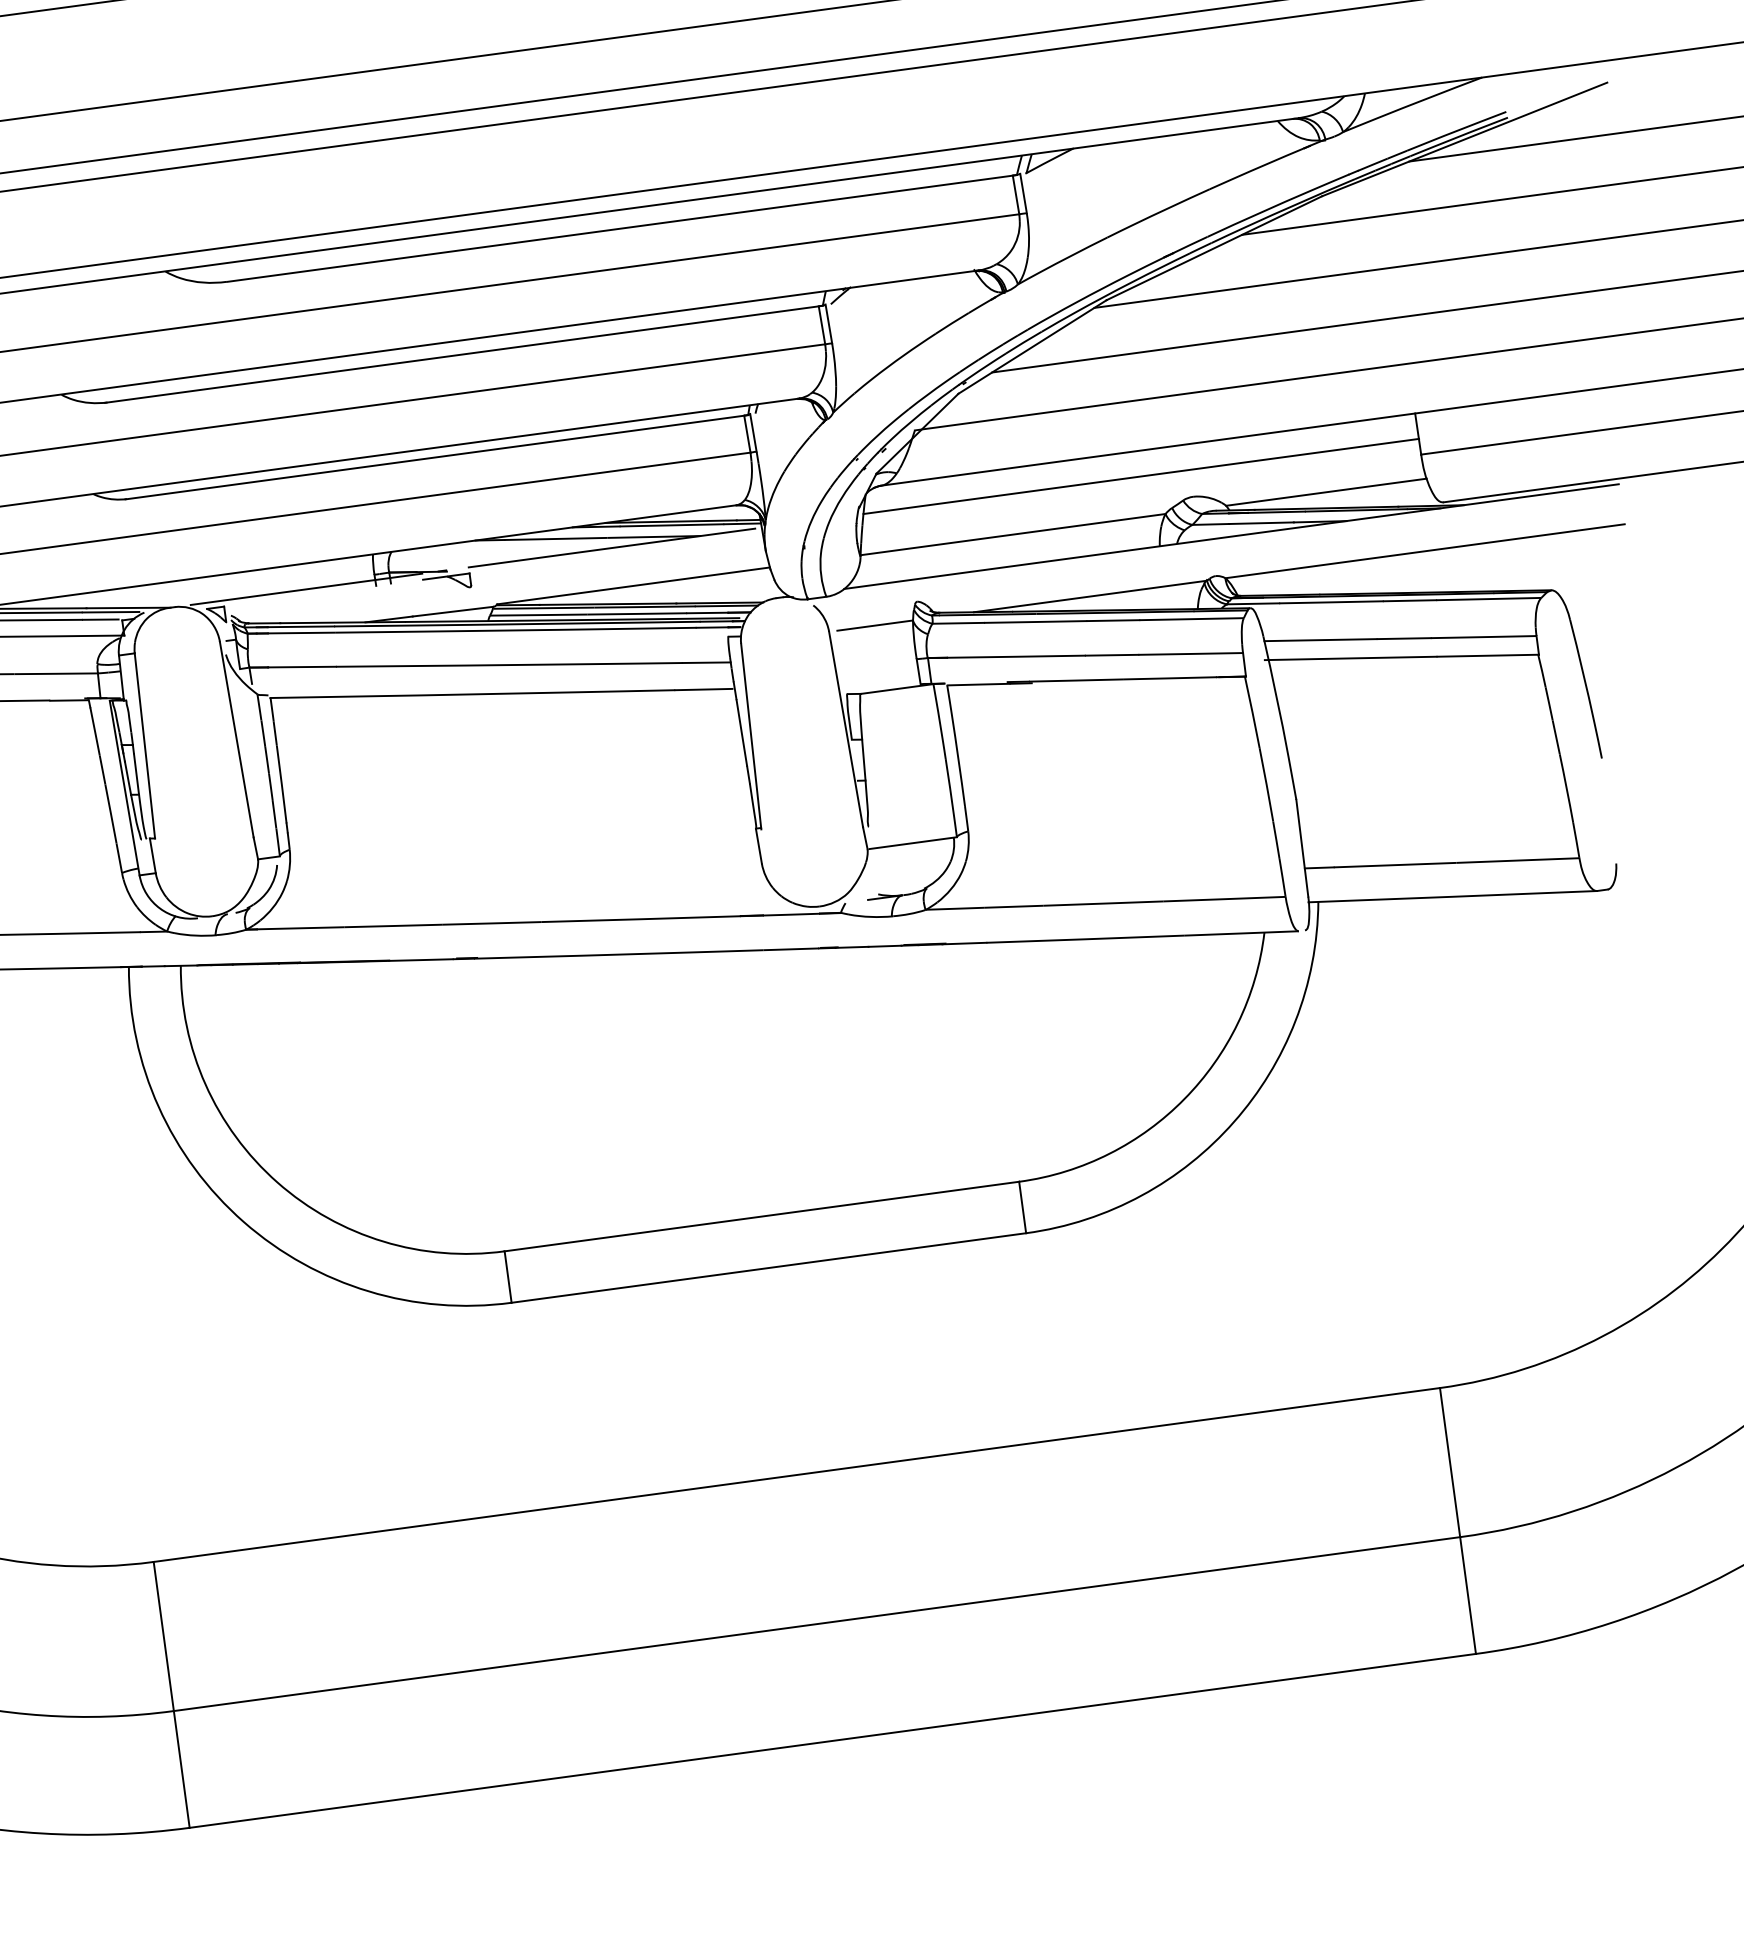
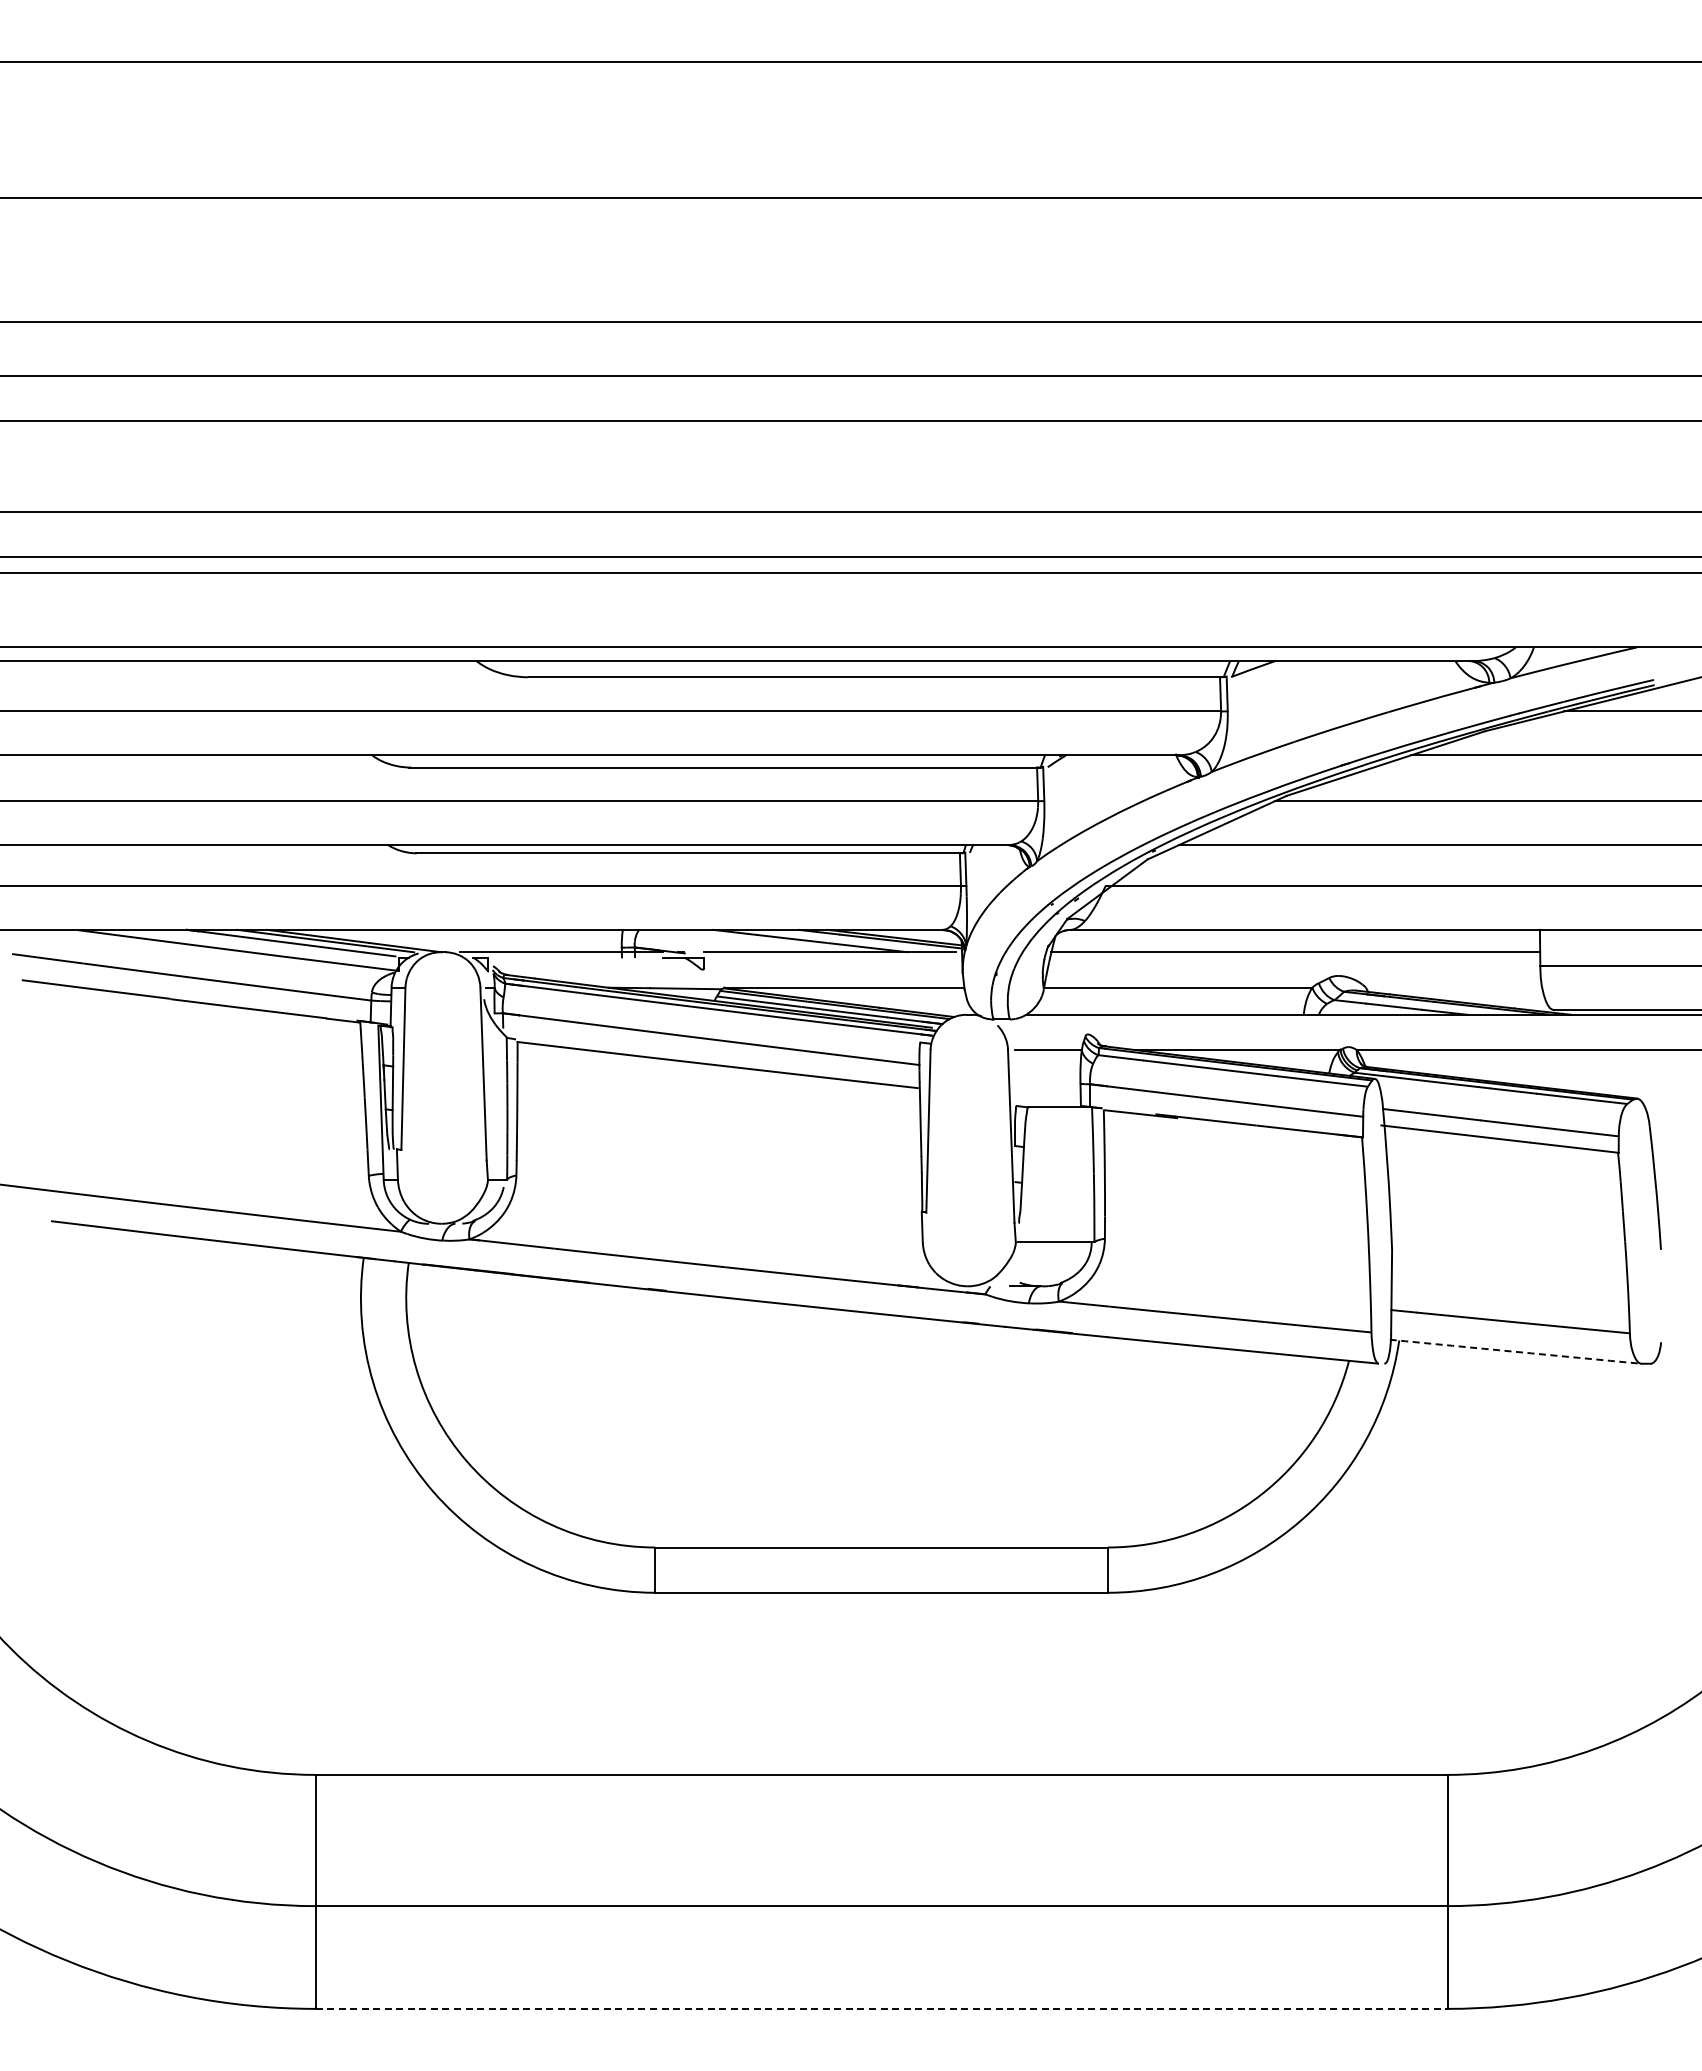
line: (1325, 492) -> (1453, 987), removed
arc: (1452, 896) -> (1515, 1351), solid -> dashed
line: (832, 1740) -> (881, 2008), solid -> dashed

